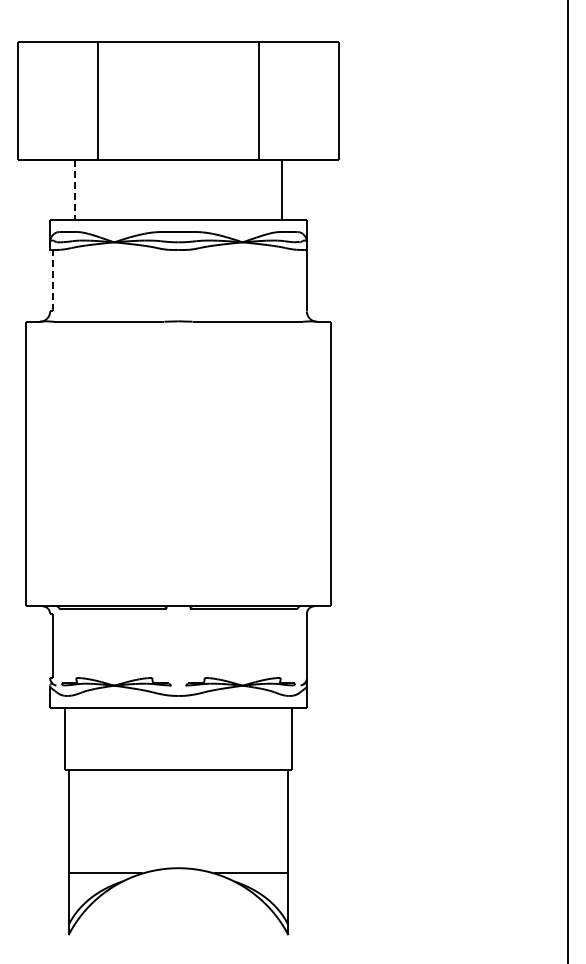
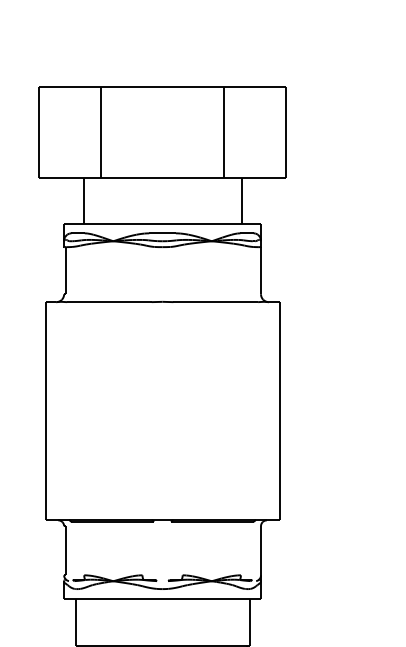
line: (75, 190) -> (83, 201), dashed -> solid
line: (52, 280) -> (65, 270), dashed -> solid

